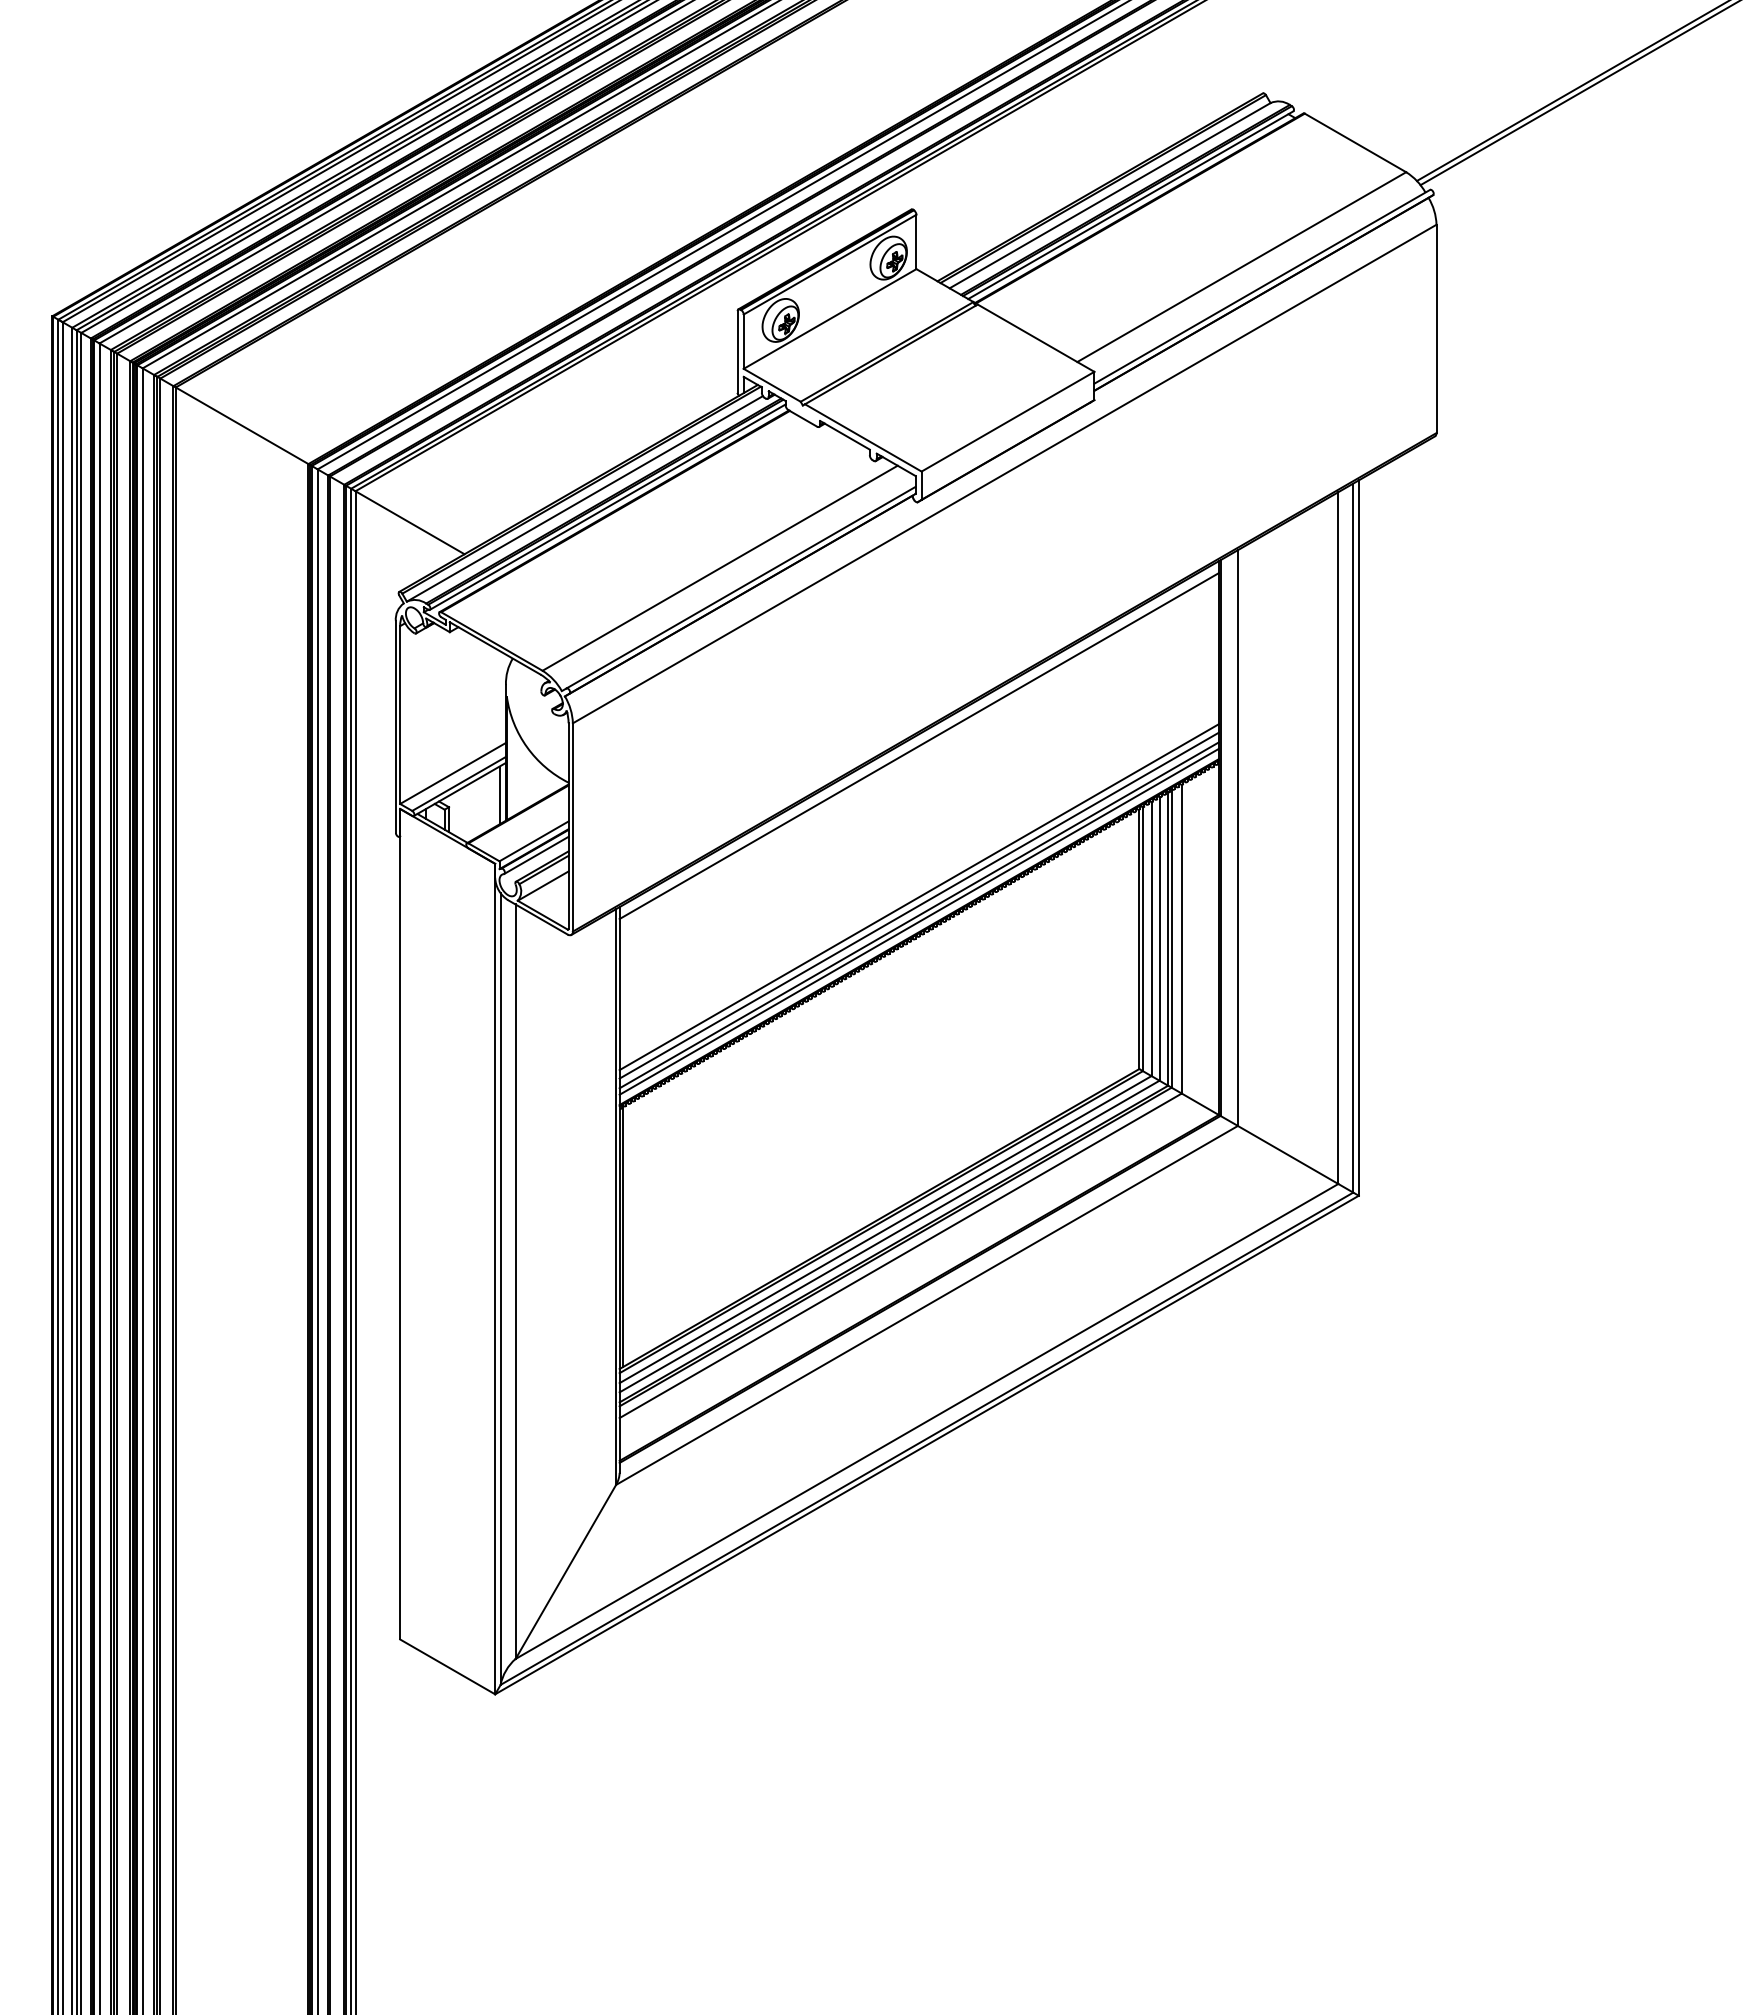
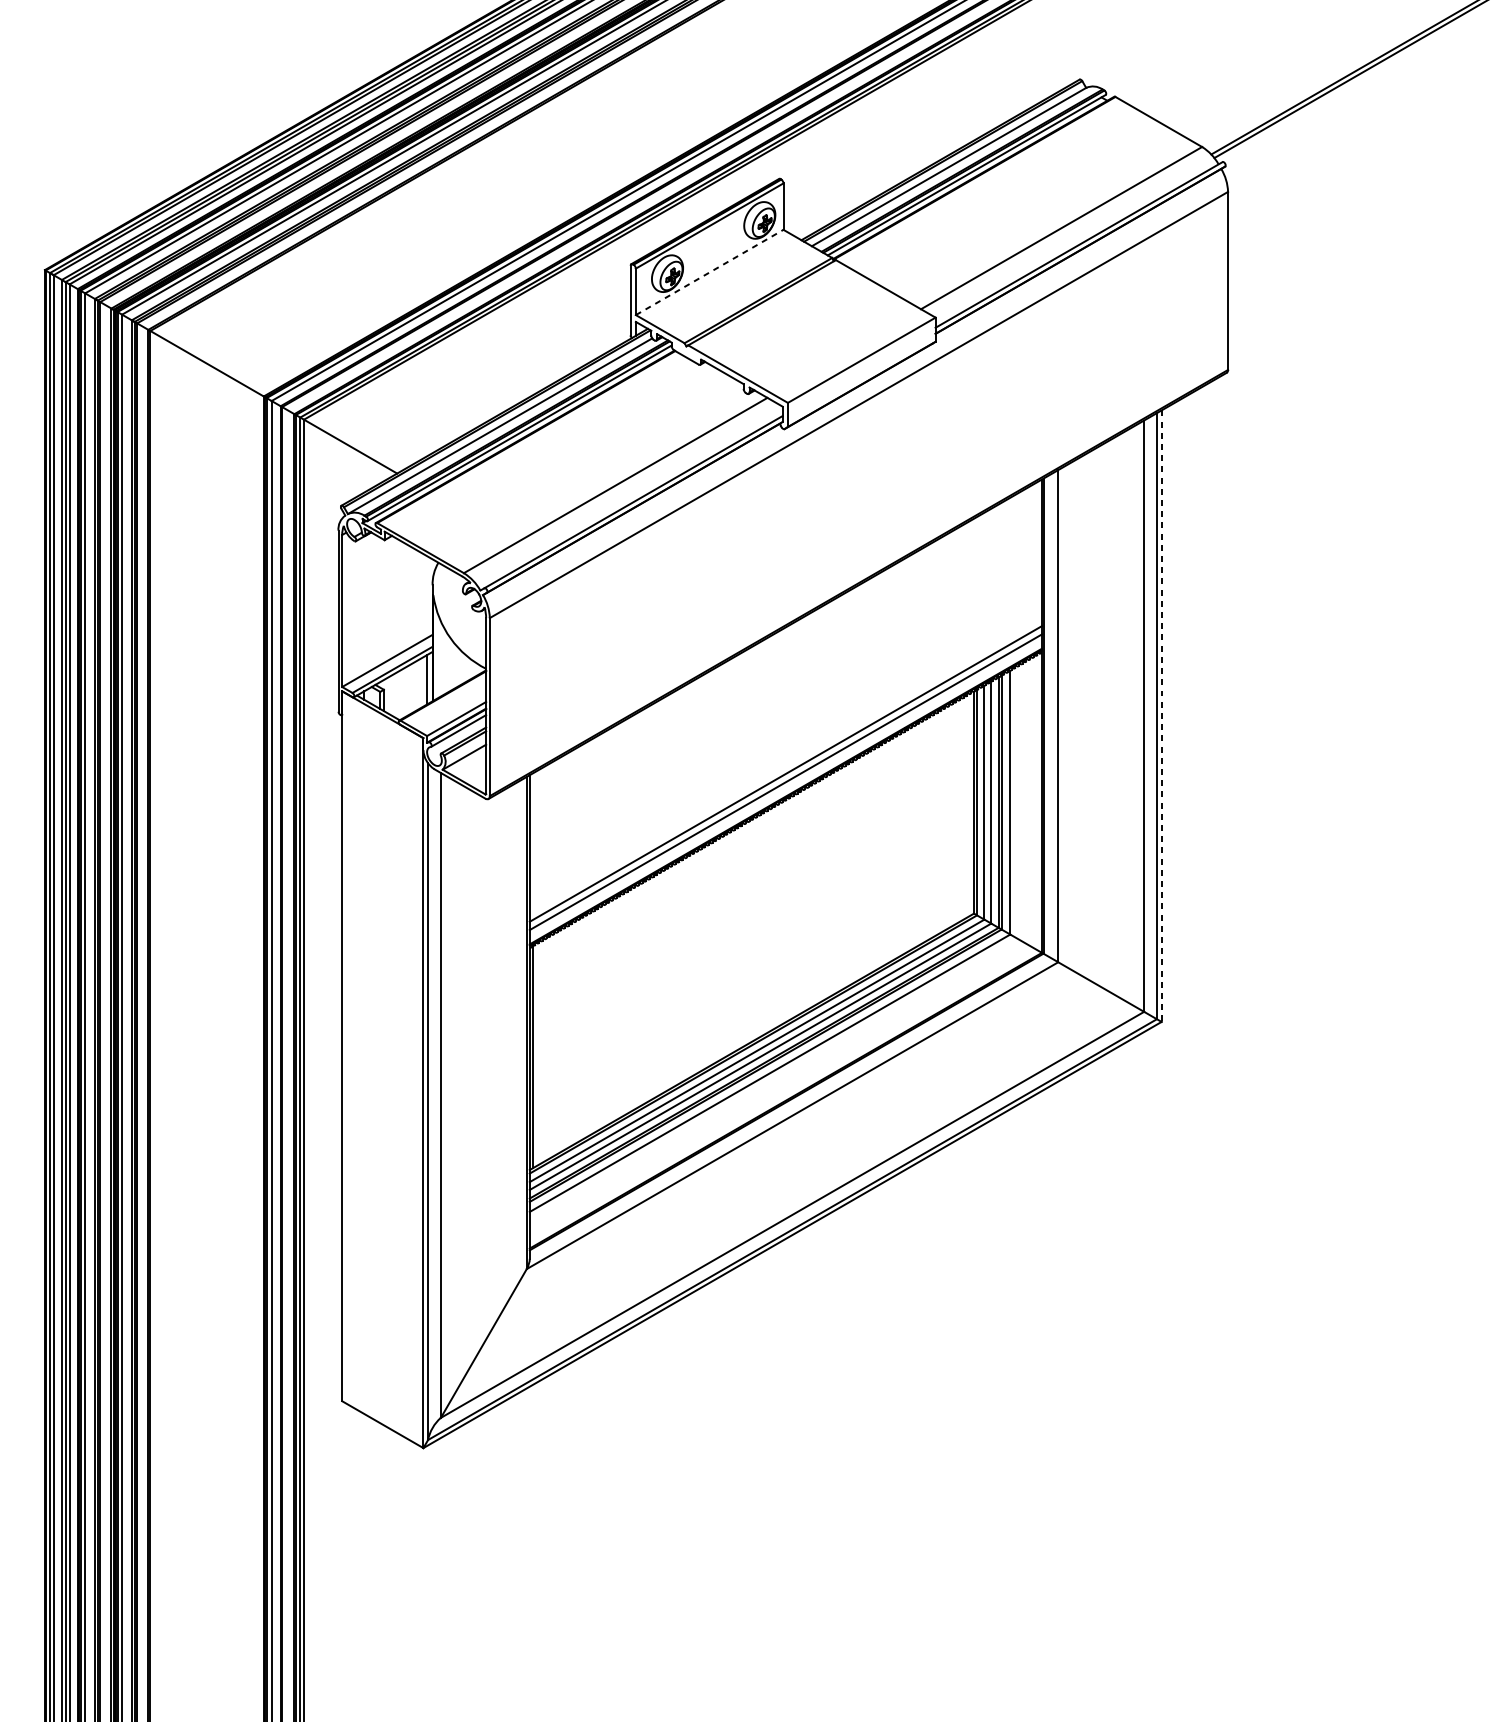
line: (830, 319) -> (710, 272), solid -> dashed
line: (918, 746) -> (785, 637), removed
line: (1358, 838) -> (1161, 716), solid -> dashed
line: (918, 897) -> (785, 766), removed
line: (918, 921) -> (785, 787), removed

